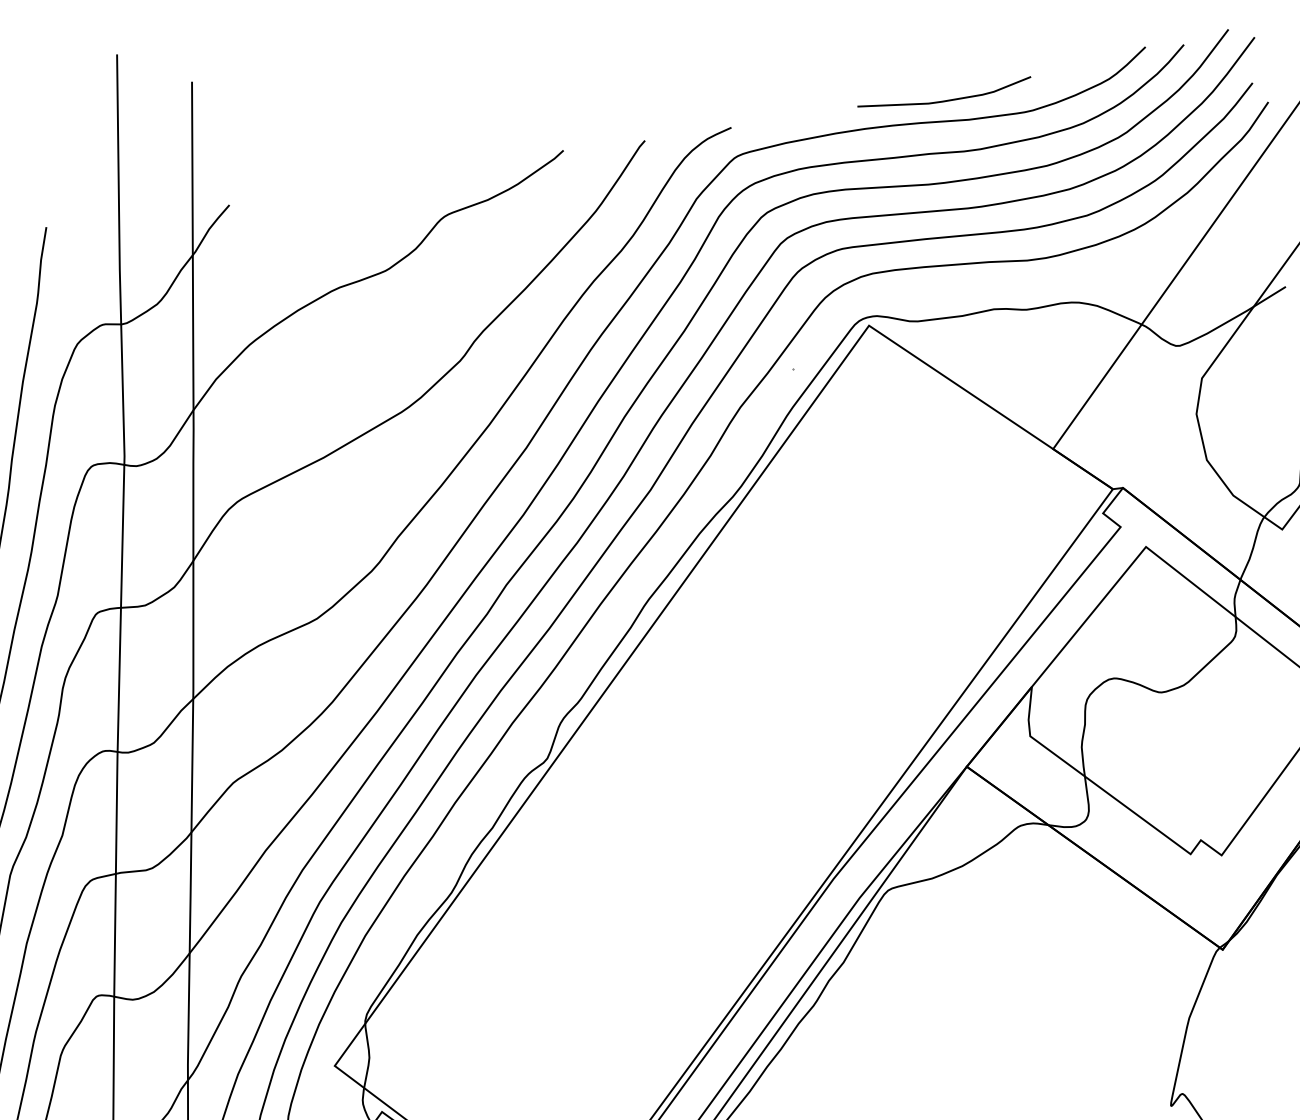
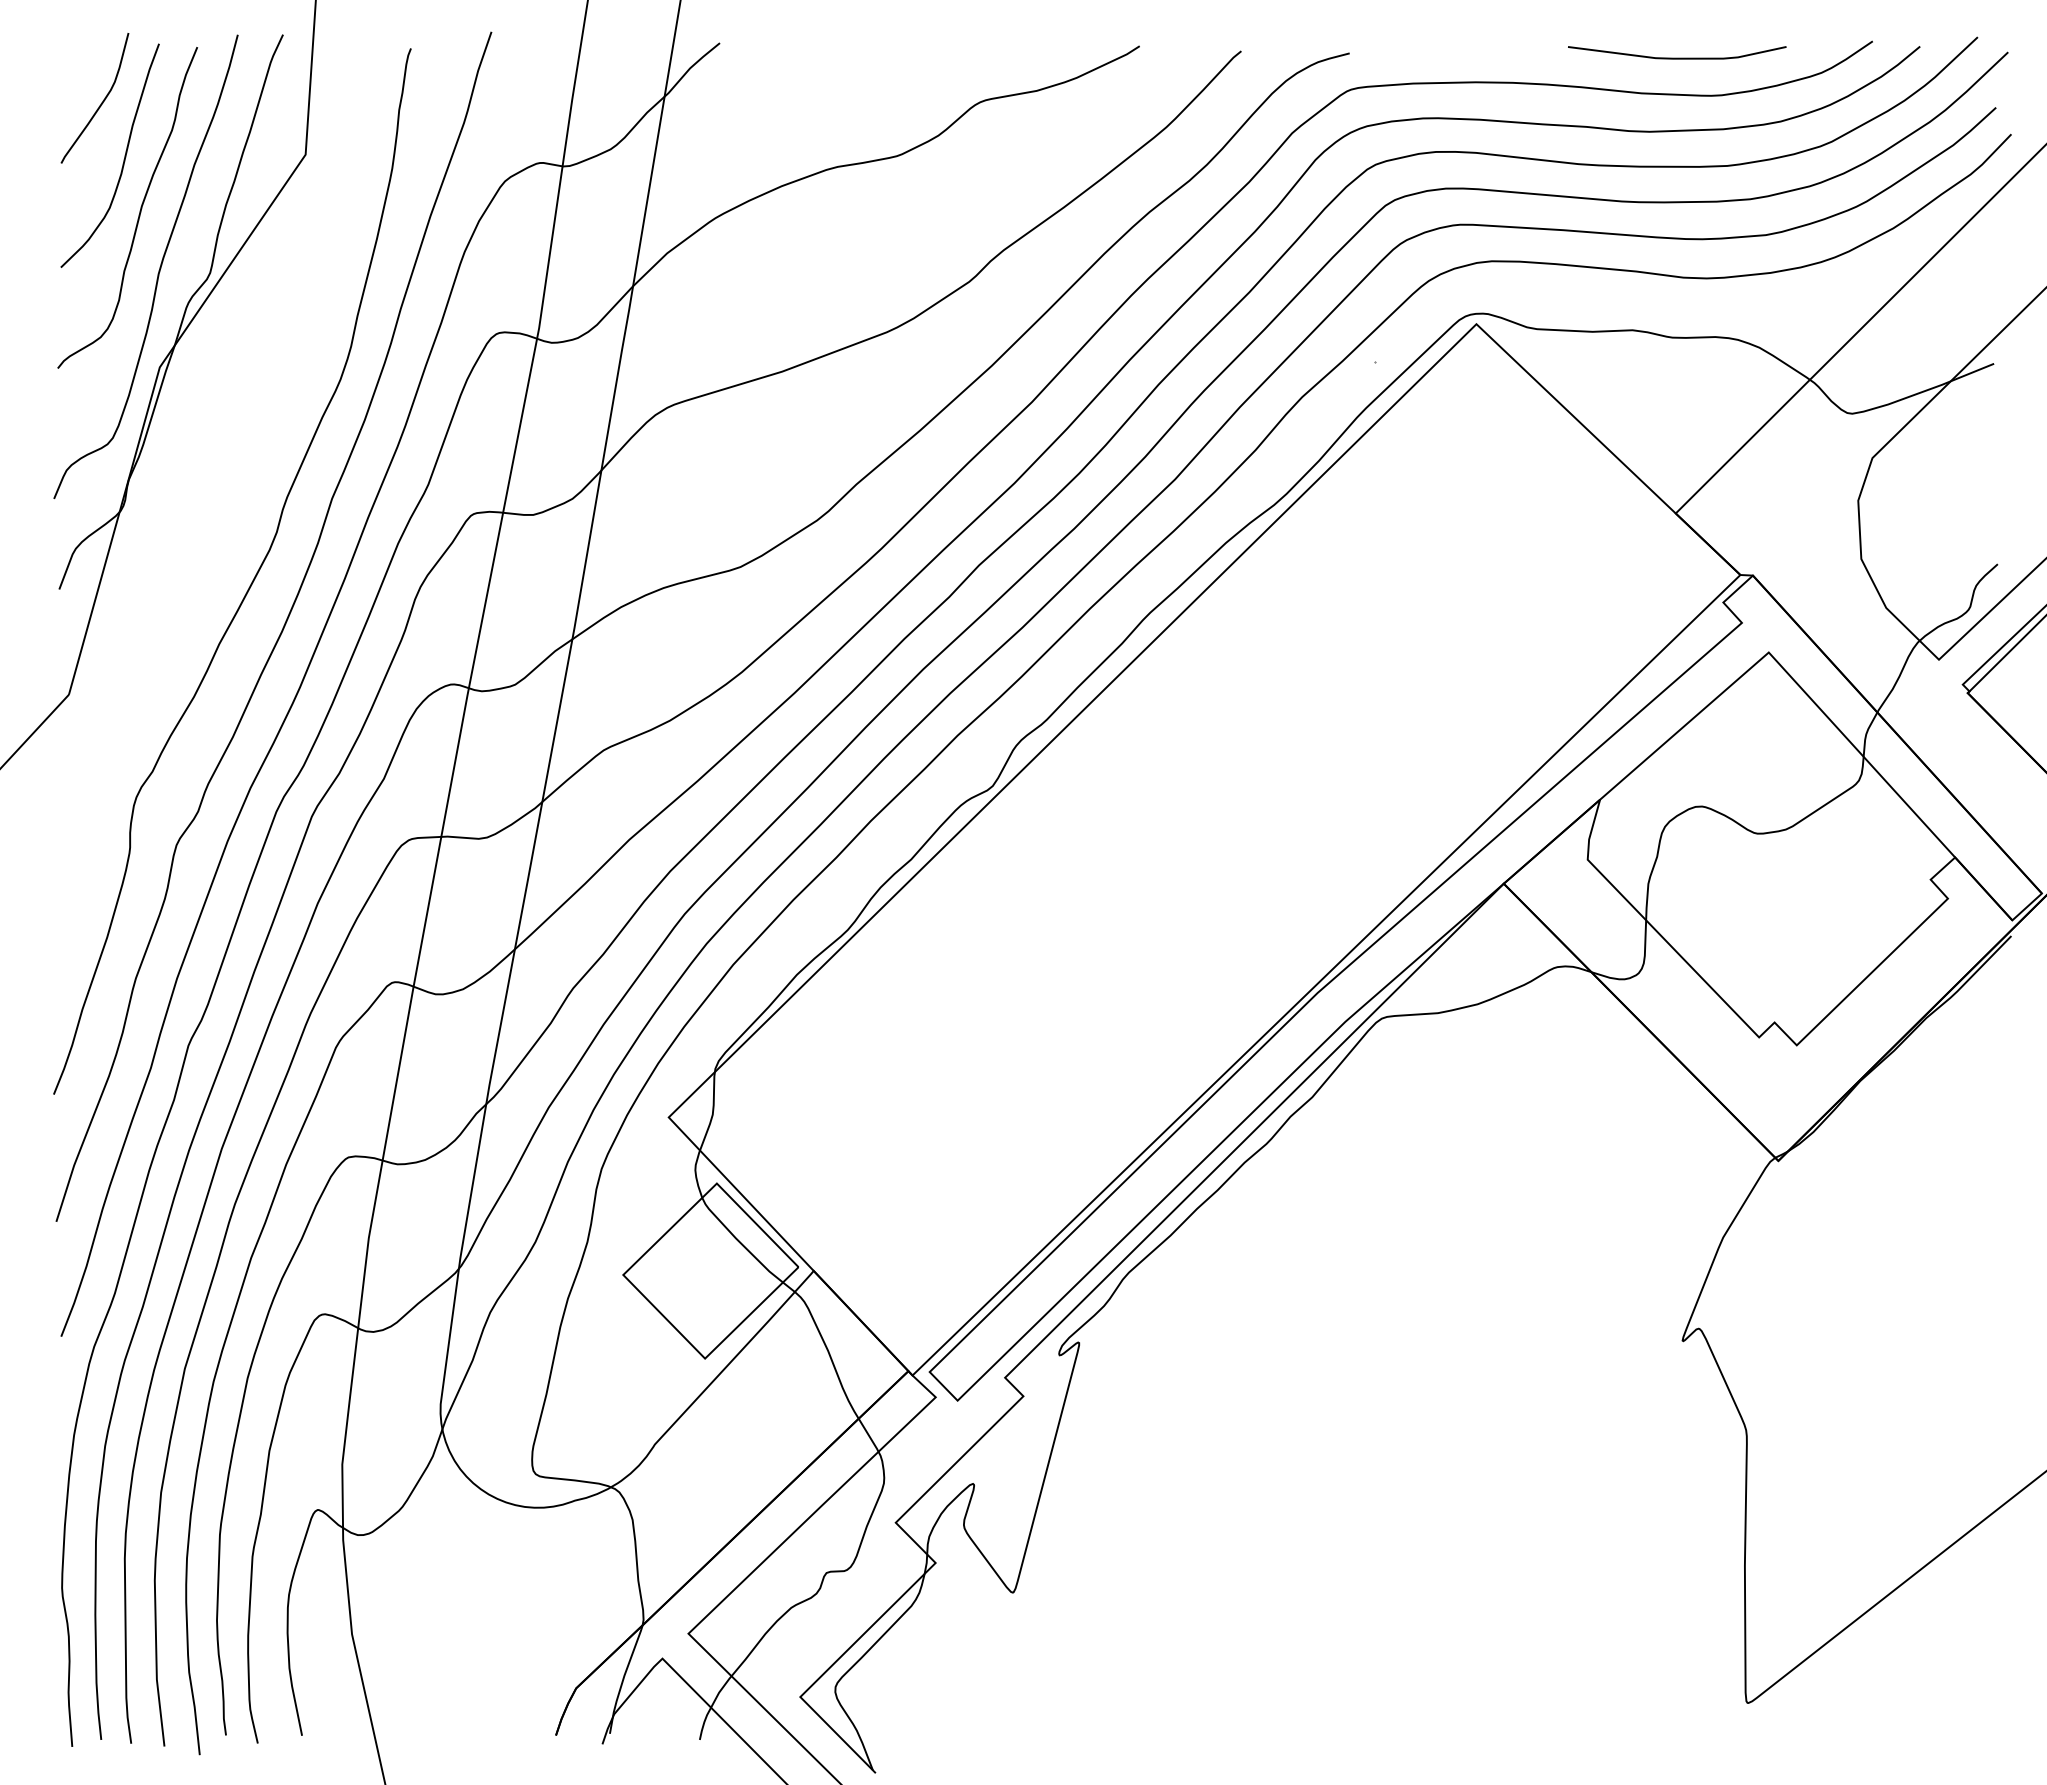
curve: (945, 100) -> (1677, 57), moved

